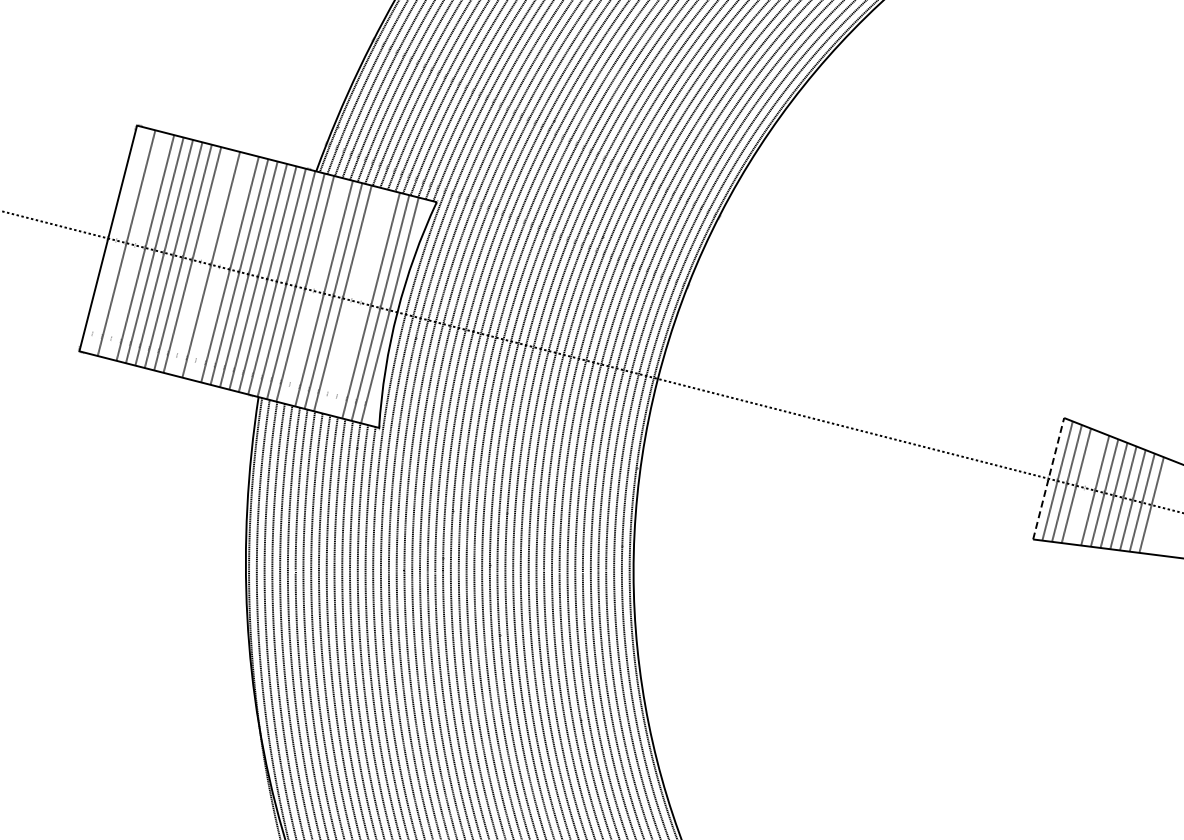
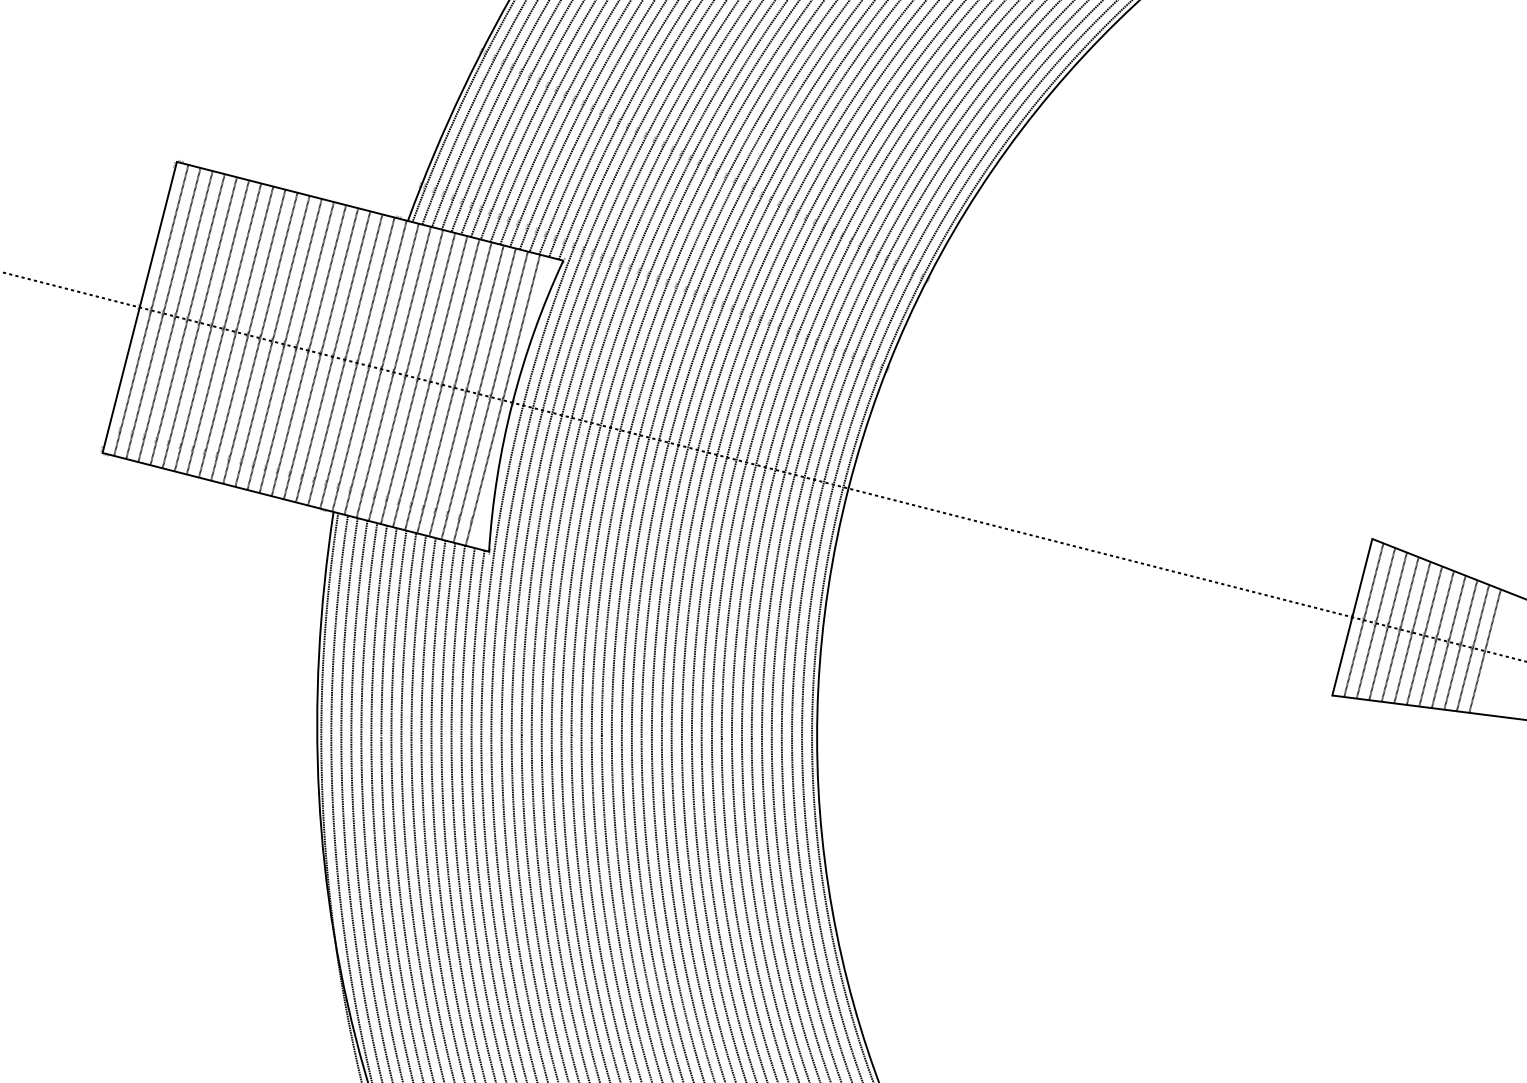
line: (117, 240) -> (151, 310), added
line: (135, 245) -> (174, 316), added
line: (201, 262) -> (259, 338), added
line: (220, 267) -> (284, 344), added
line: (314, 291) -> (405, 375), added
line: (352, 300) -> (454, 387), added
line: (361, 303) -> (466, 391), added
line: (1048, 478) -> (1352, 616), dashed -> solid
line: (1085, 488) -> (1399, 629), added

